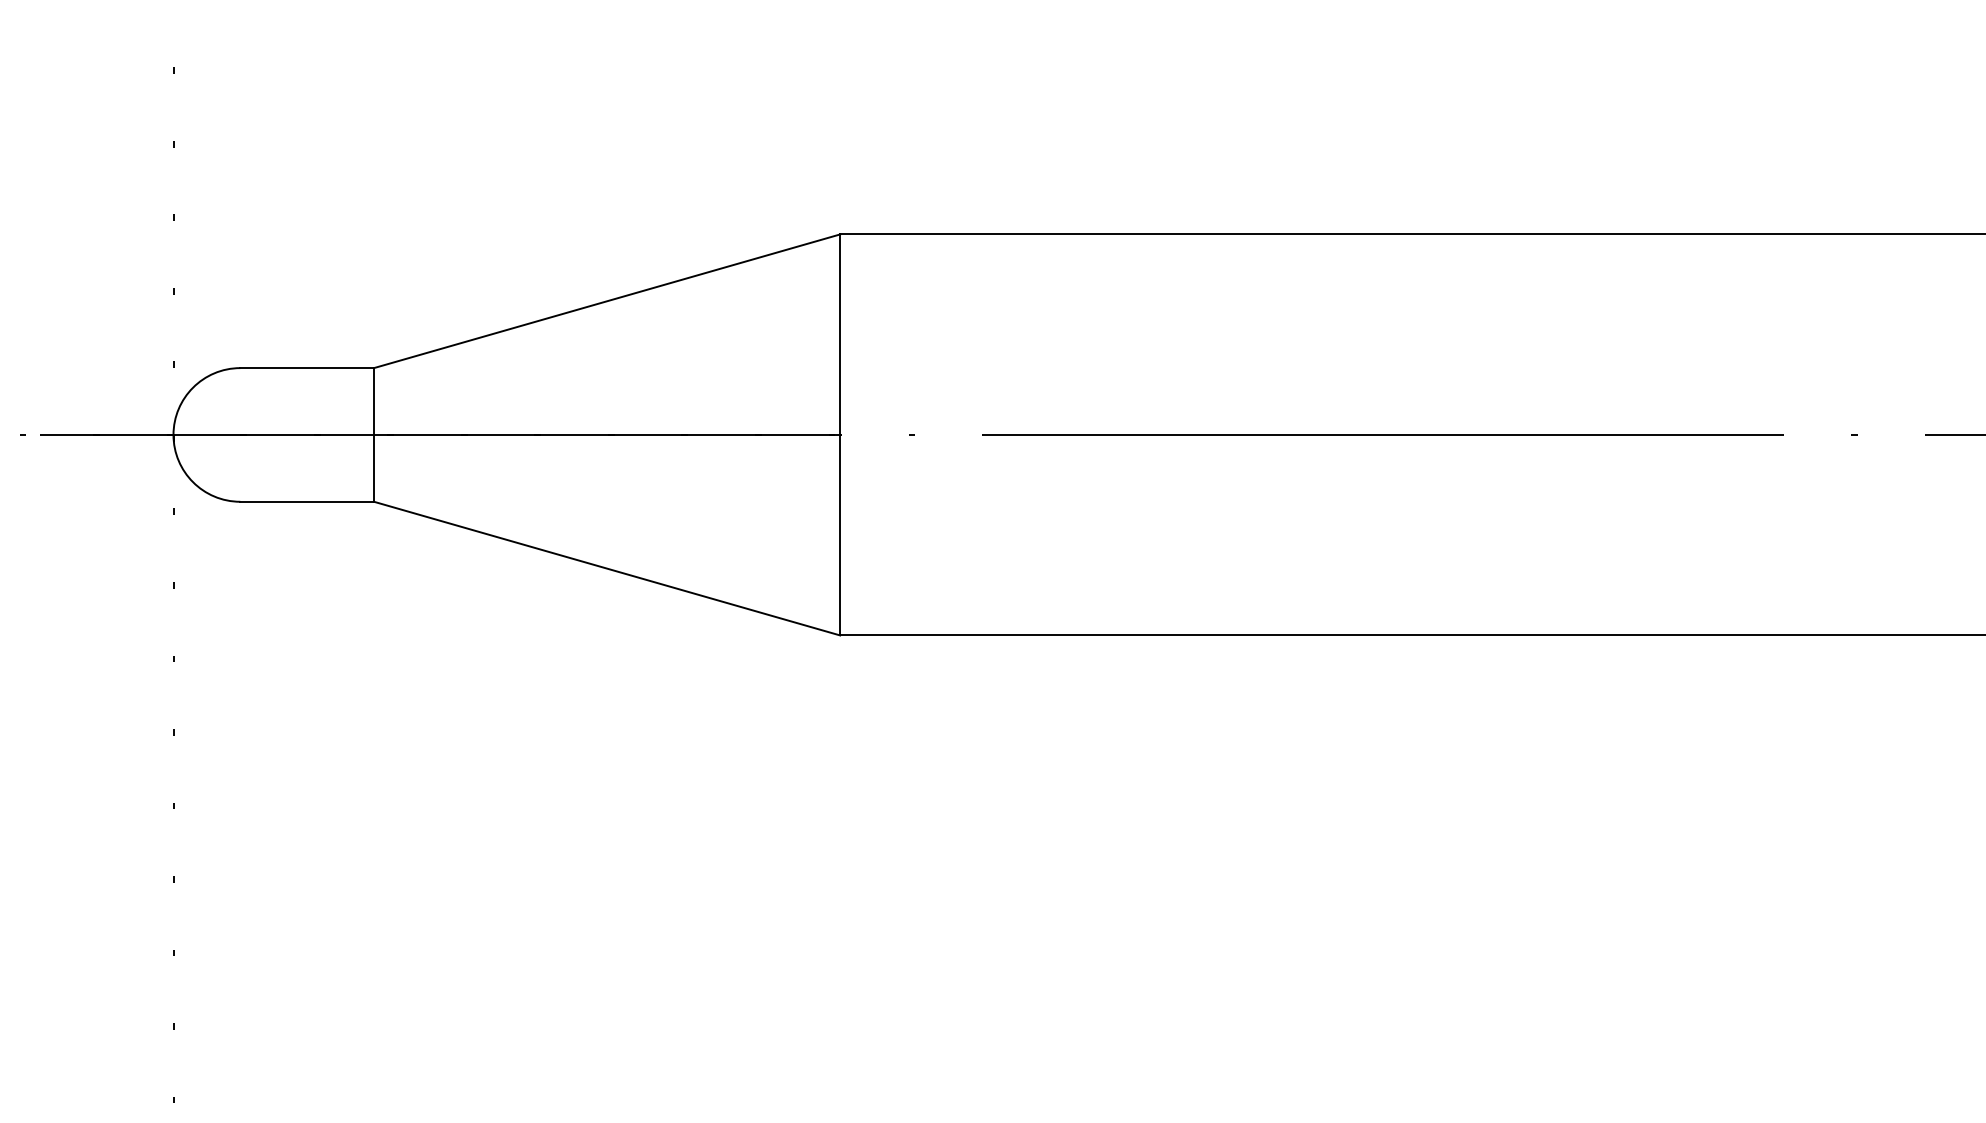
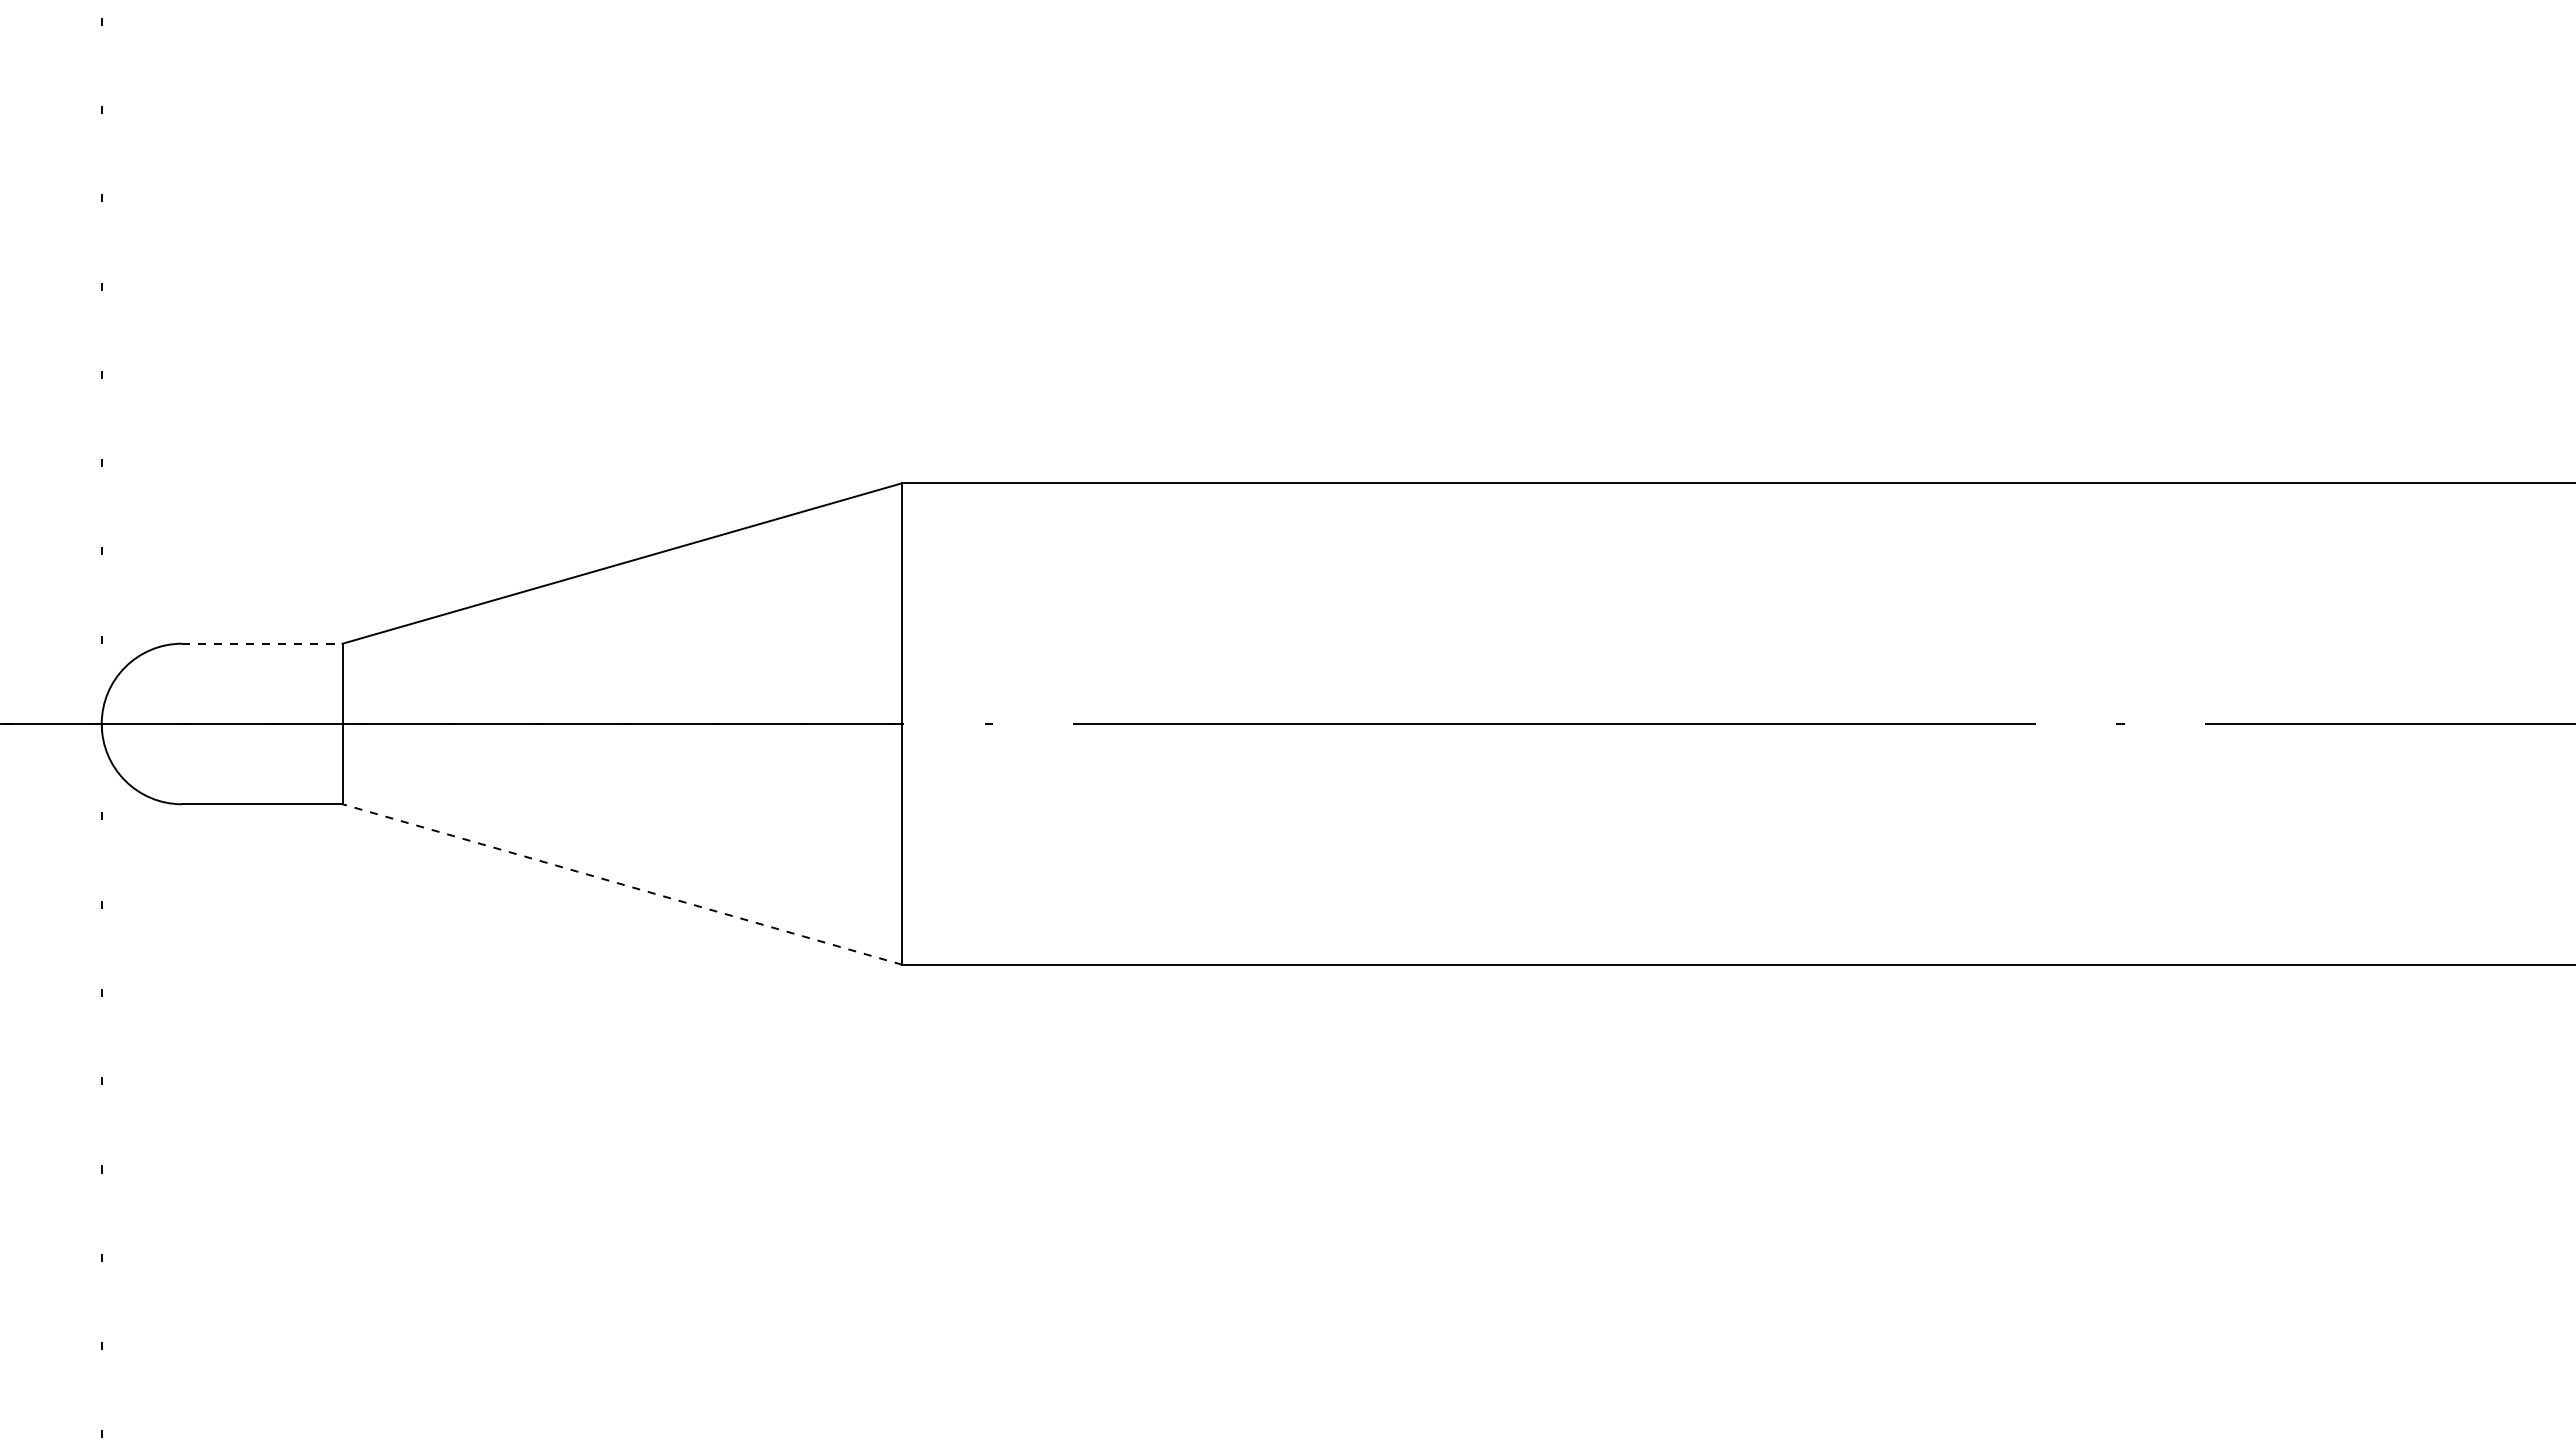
line: (307, 367) -> (262, 643), solid -> dashed
line: (607, 568) -> (622, 884), solid -> dashed

